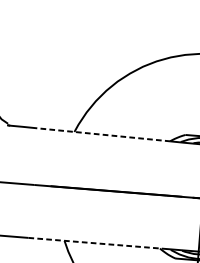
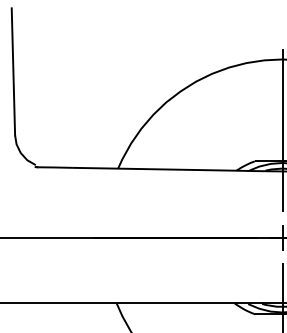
line: (103, 135) -> (154, 169), dashed -> solid
line: (95, 243) -> (154, 303), dashed -> solid

